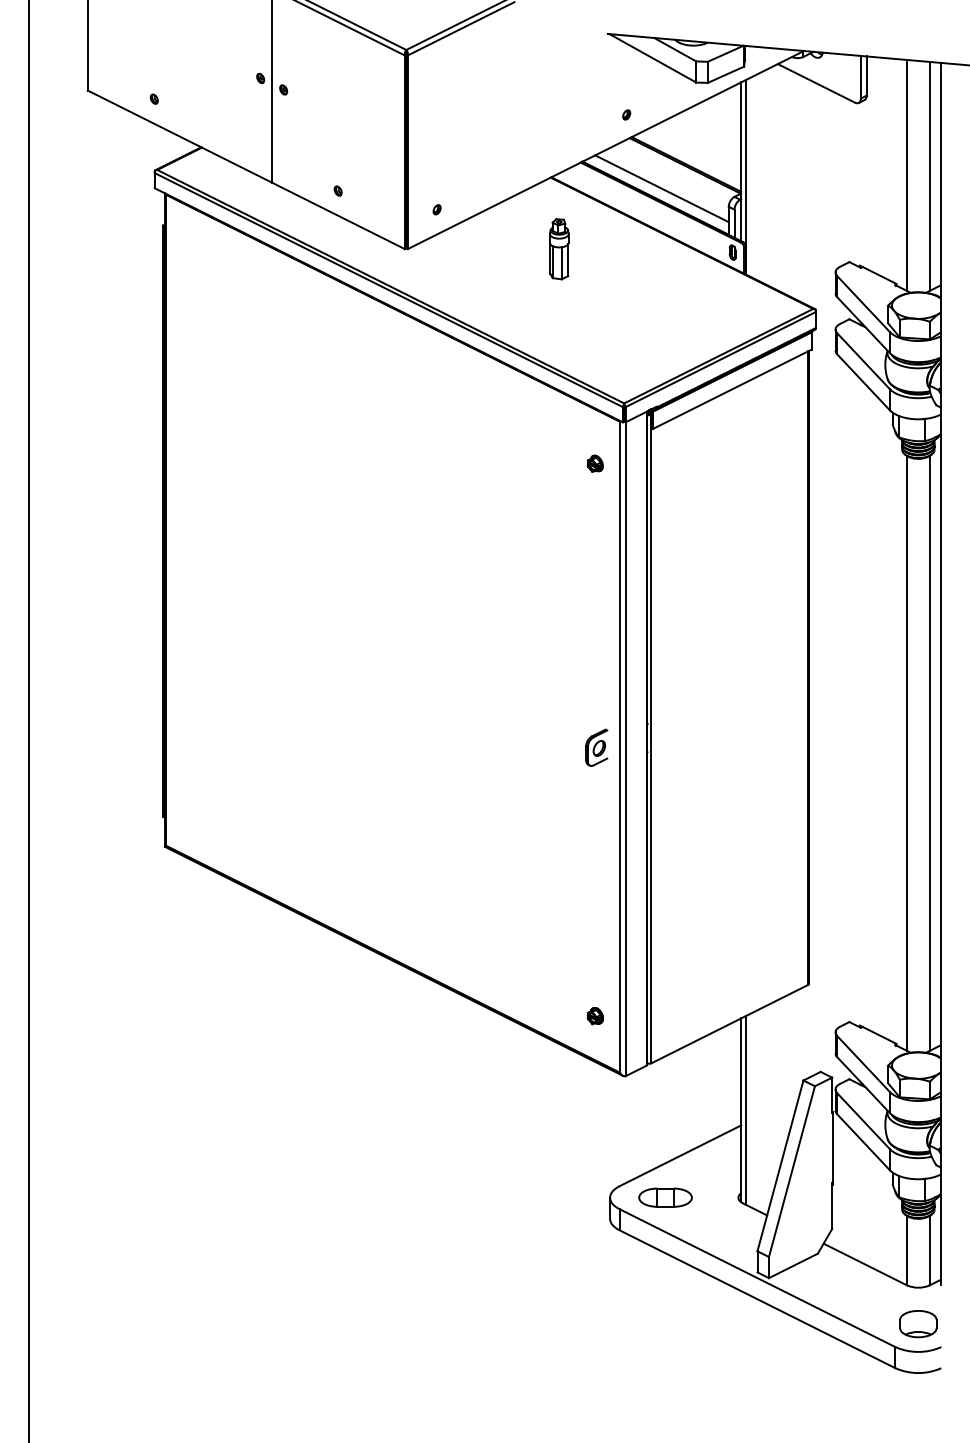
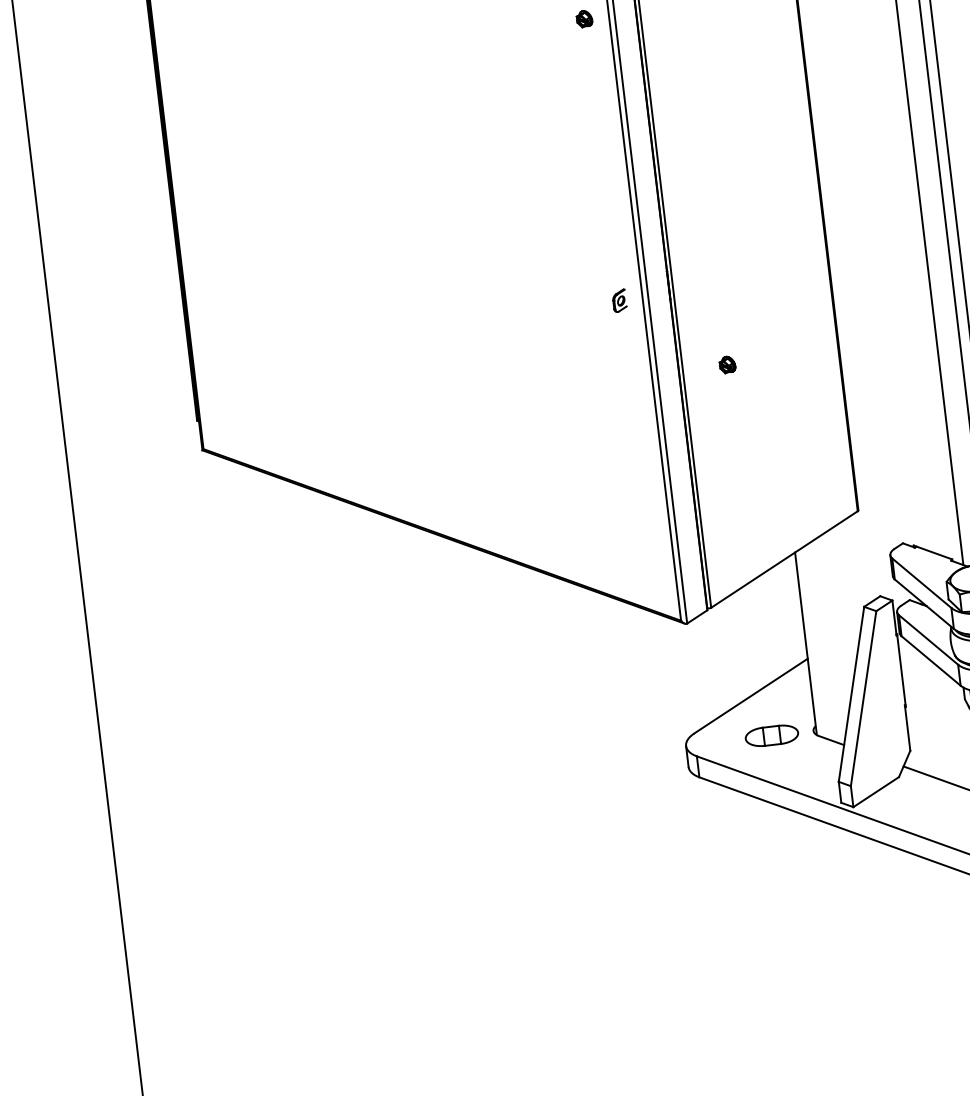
part: (596, 747) -> (619, 300), size x0.6
part: (594, 1016) -> (726, 365), moved
line: (746, 1110) -> (811, 643), removed
part: (665, 1197) -> (771, 735), moved

